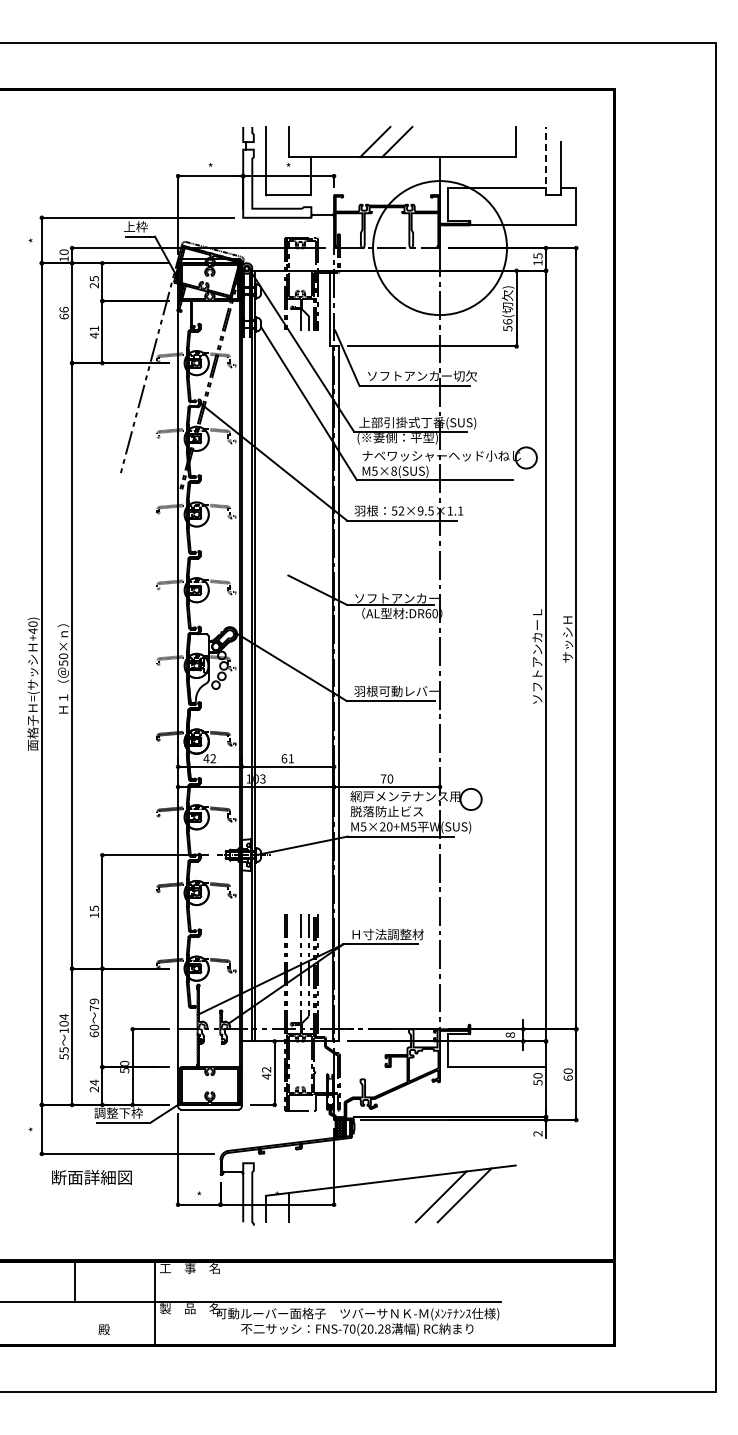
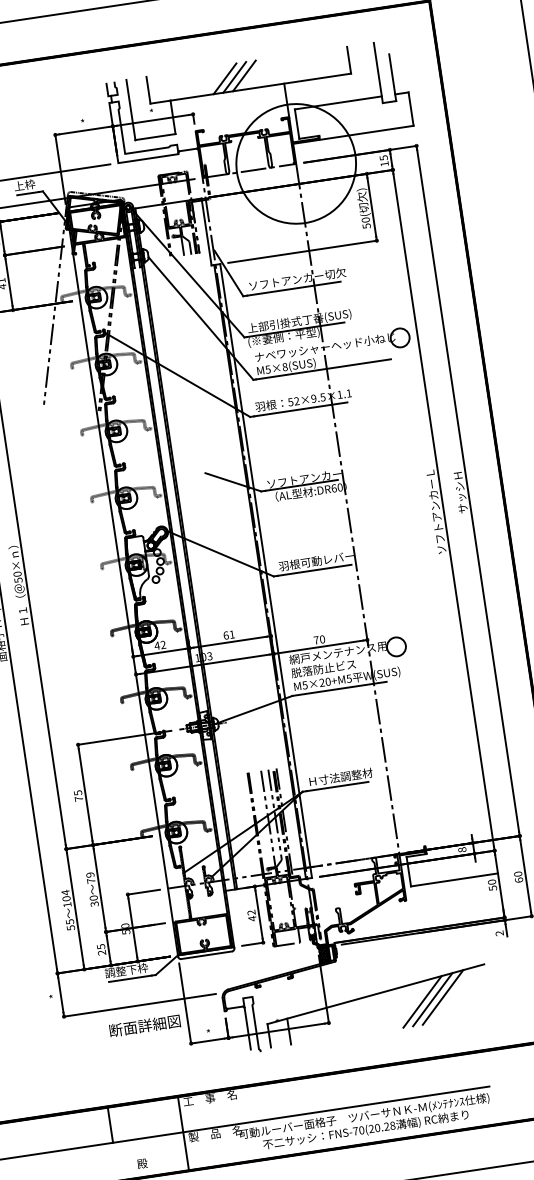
line: (386, 141) -> (234, 76), added
line: (546, 160) -> (378, 72), dashed -> solid
text: (507, 321) -> (365, 219), 56( -> 50(
text: (93, 915) -> (78, 799), 15 -> 75
text: (93, 1034) -> (93, 904), 60 -> 30
text: (94, 1082) -> (101, 946), 24 -> 25
text: (91, 1177) -> (144, 1025), moved
line: (452, 1195) -> (432, 999), added

